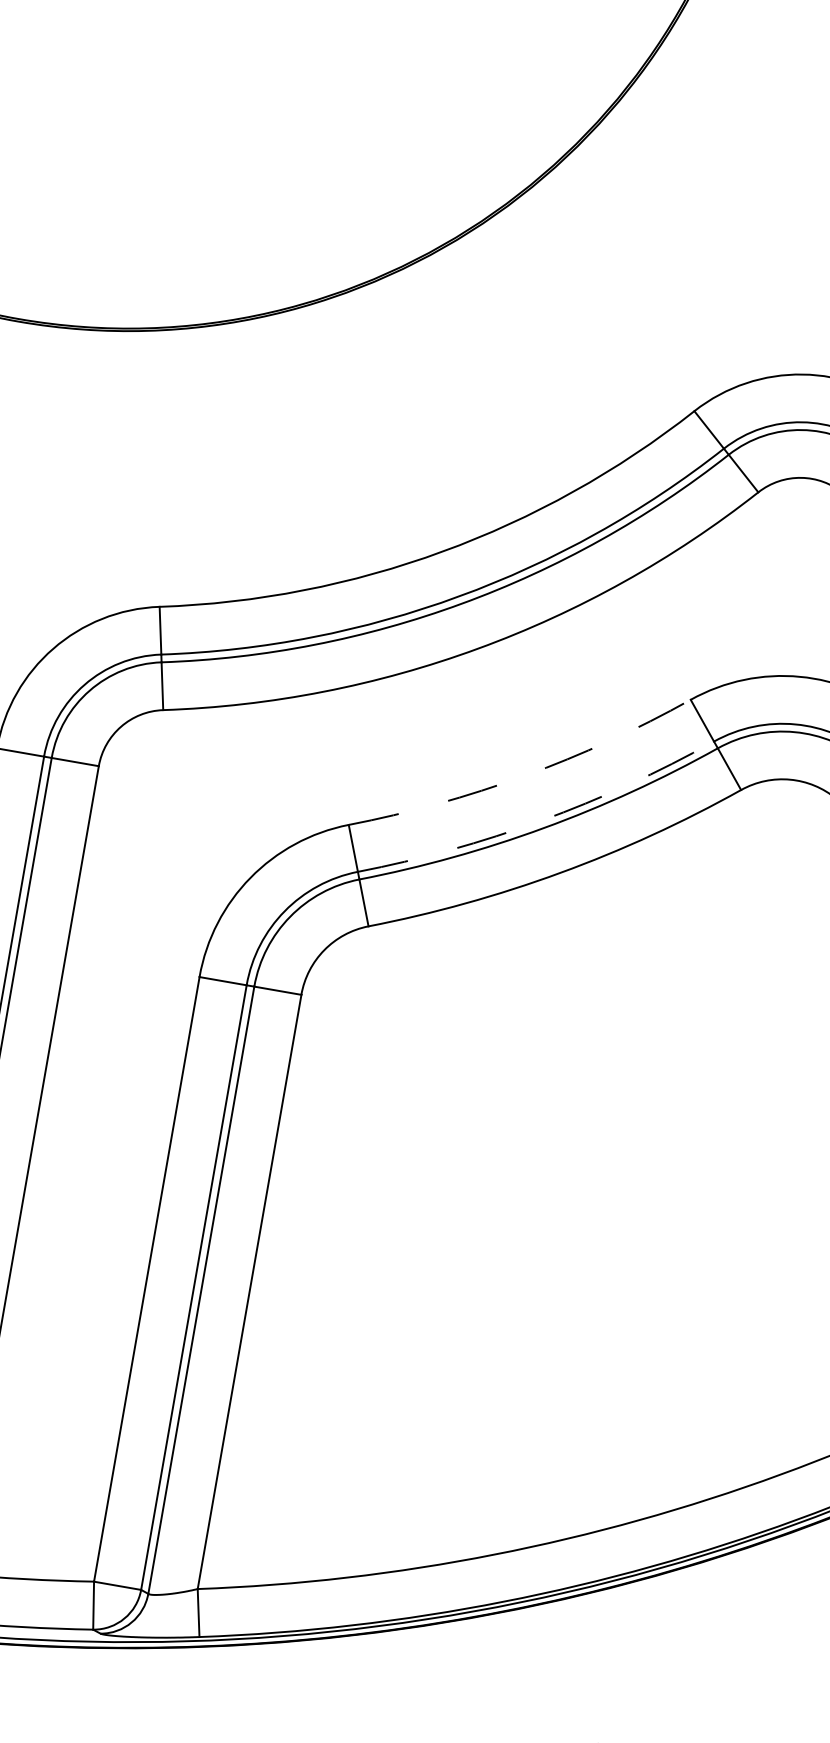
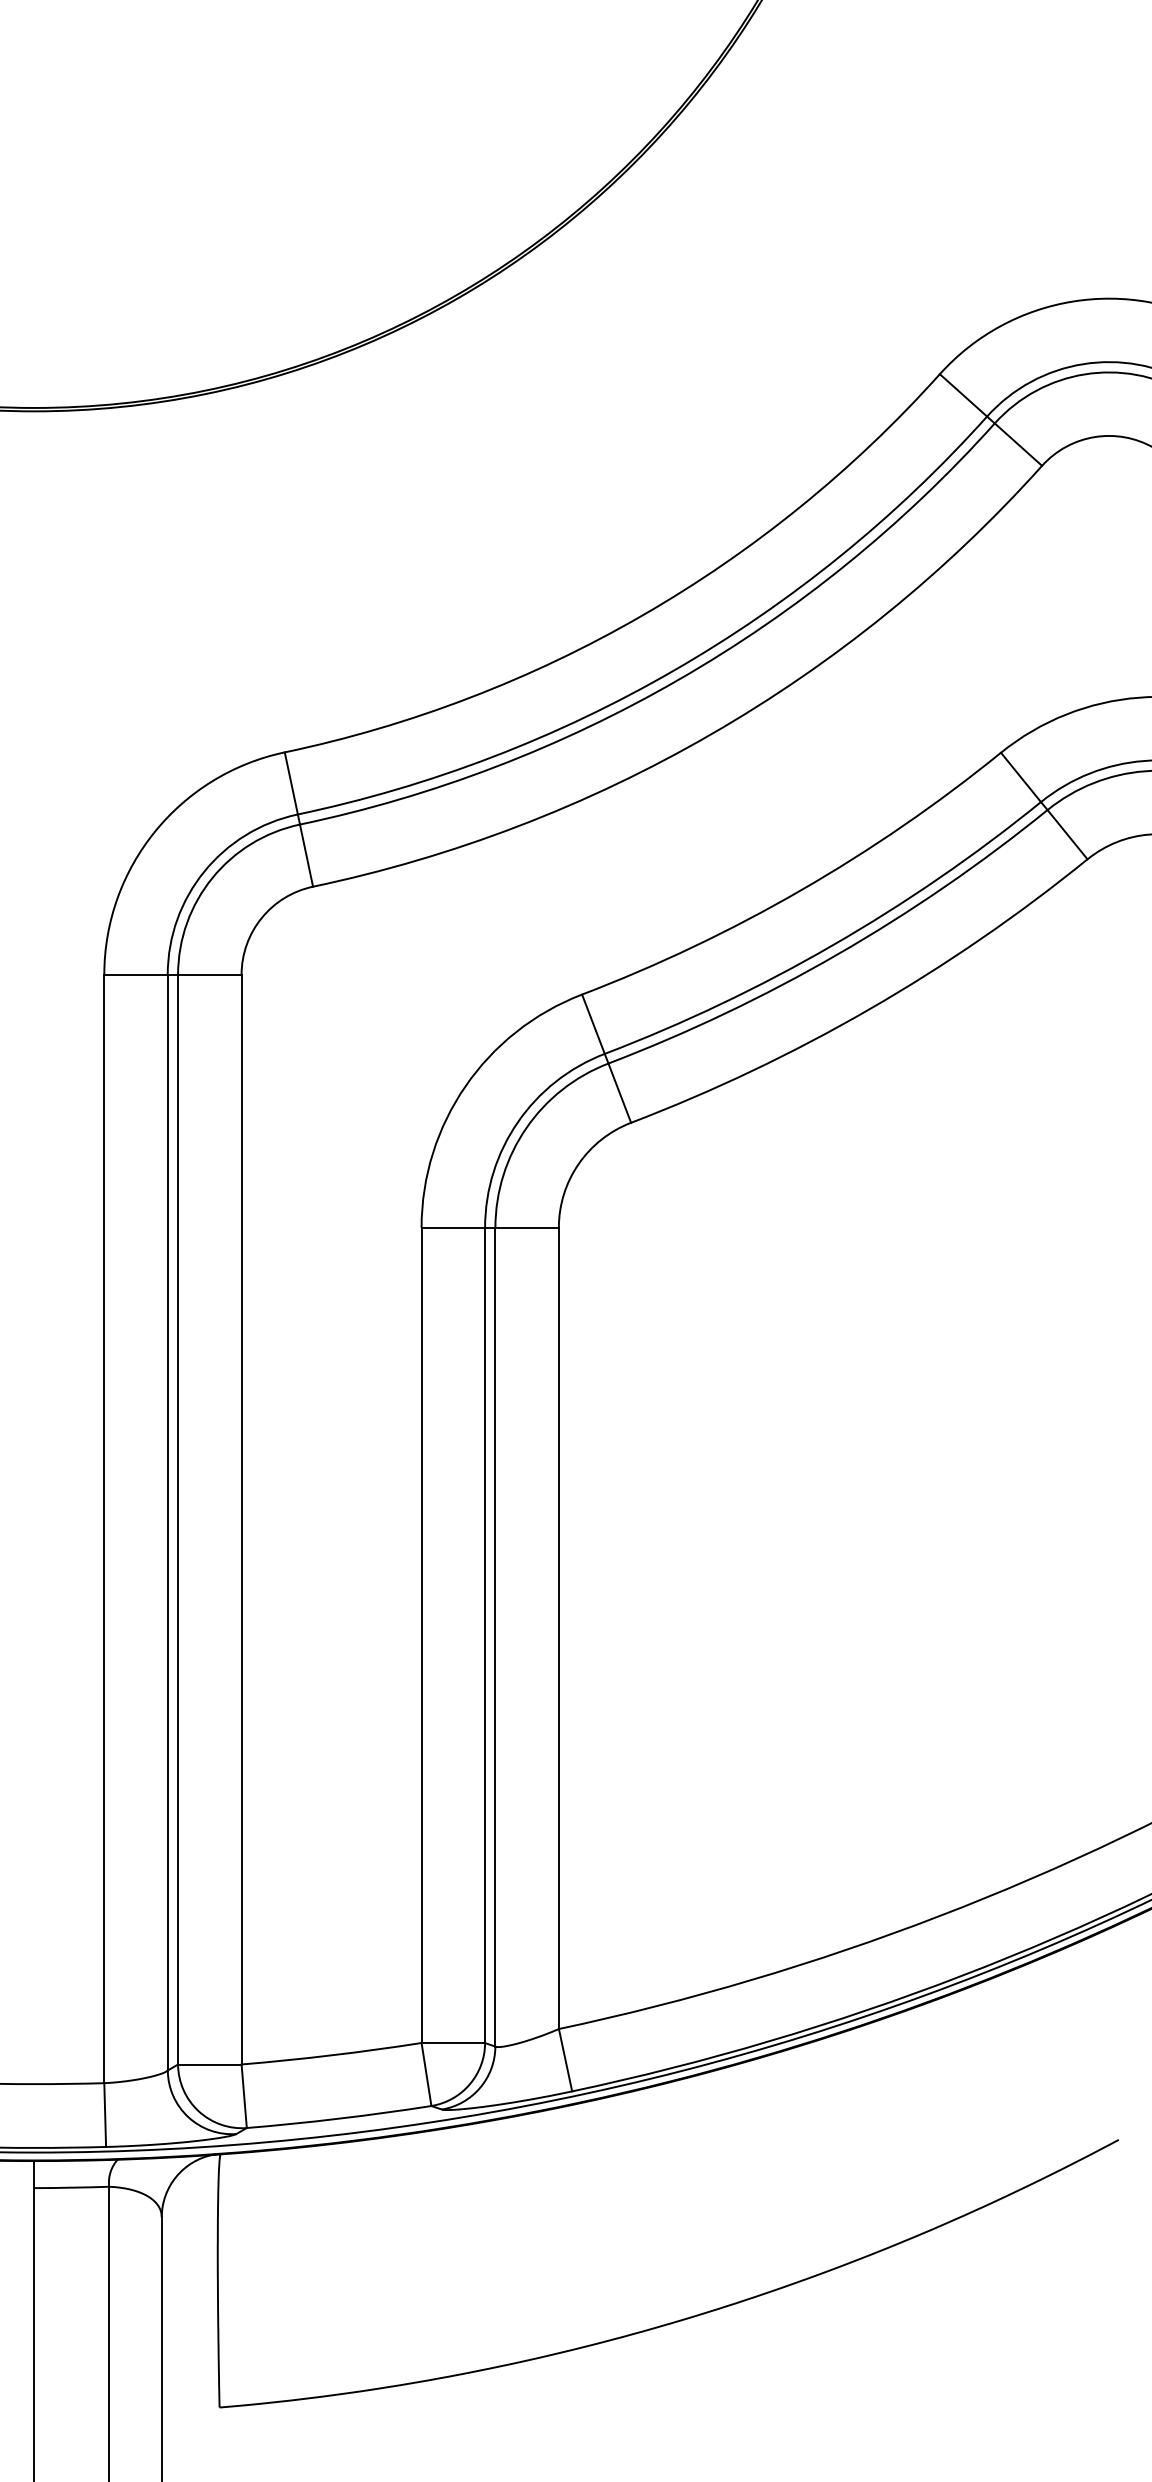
arc: (524, 776) -> (801, 890), dashed -> solid
arc: (540, 820) -> (832, 945), dashed -> solid

